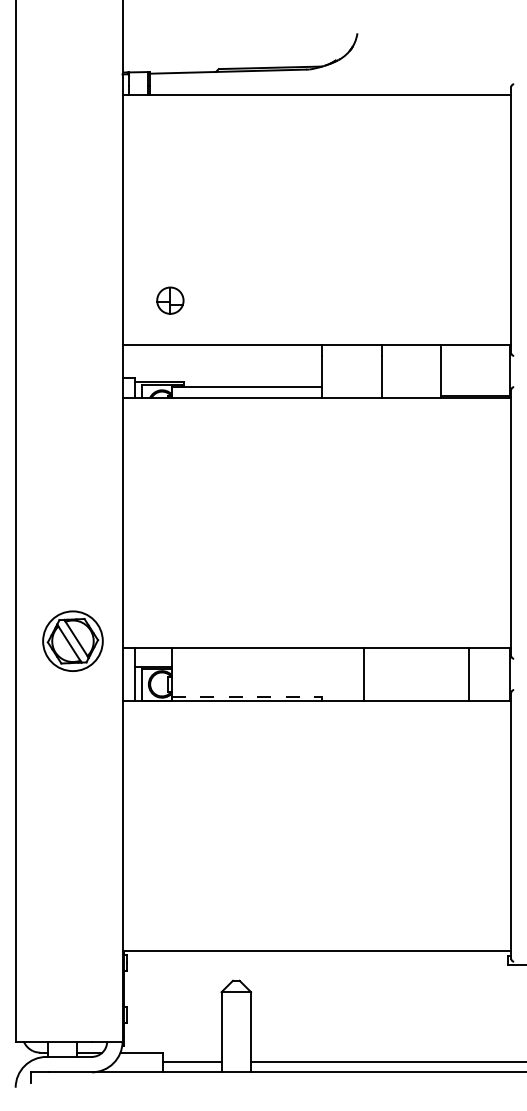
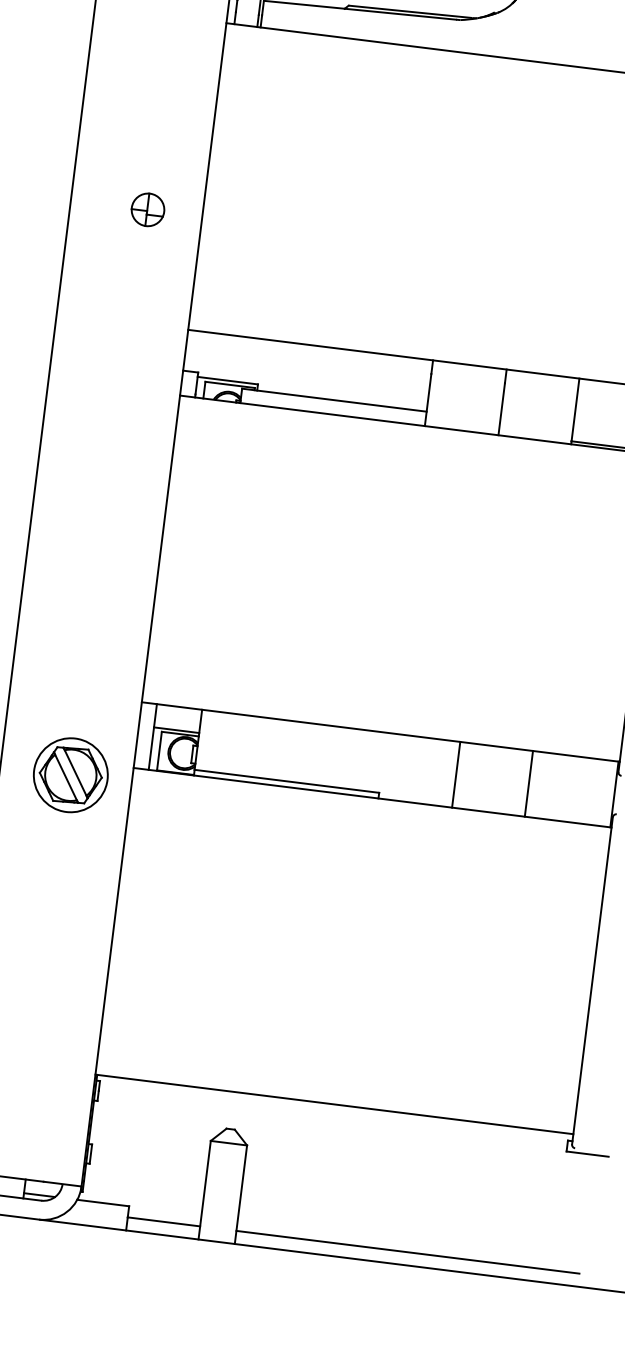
part: (170, 300) -> (148, 209), moved
part: (72, 640) -> (70, 774), moved
line: (363, 674) -> (456, 774), moved
line: (468, 674) -> (528, 783), moved
line: (247, 696) -> (287, 781), dashed -> solid

